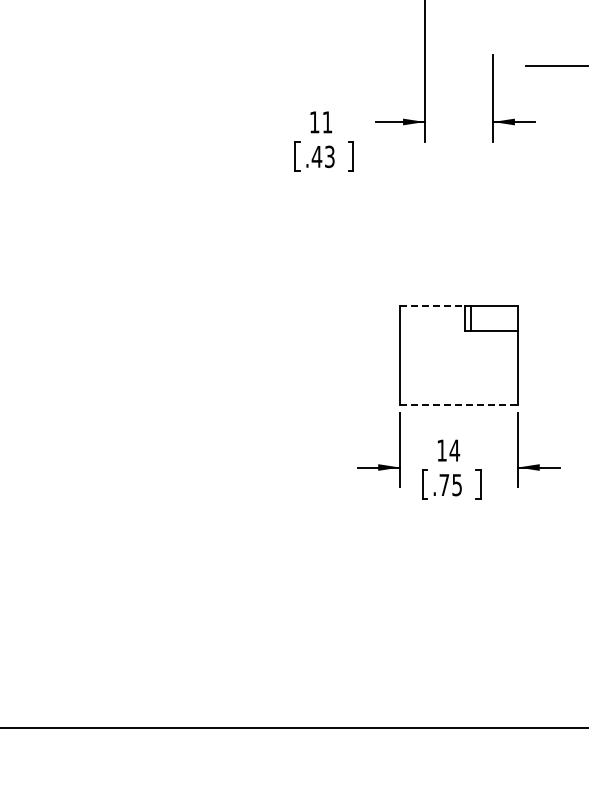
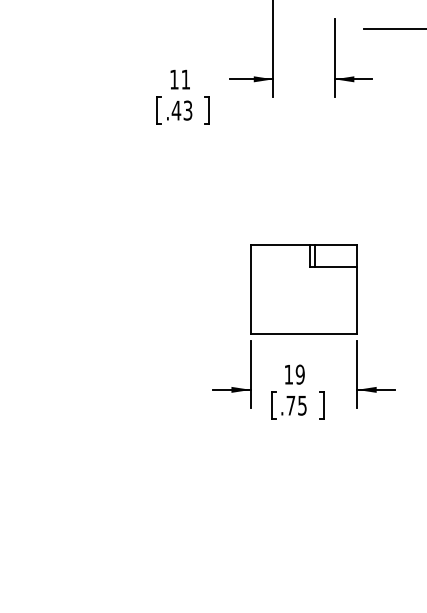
line: (432, 305) -> (280, 244), dashed -> solid
line: (459, 405) -> (304, 334), dashed -> solid
text: (454, 450) -> (300, 374), 14 -> 19

